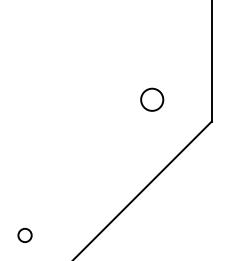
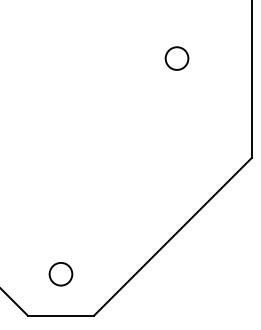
circle: (151, 99) -> (176, 58), moved
circle: (24, 235) -> (60, 274), size x1.67

